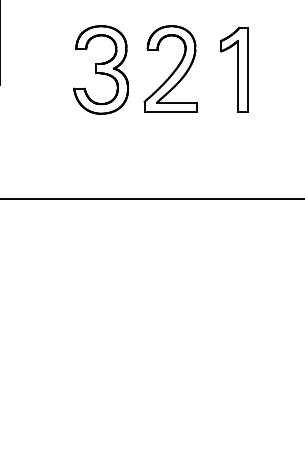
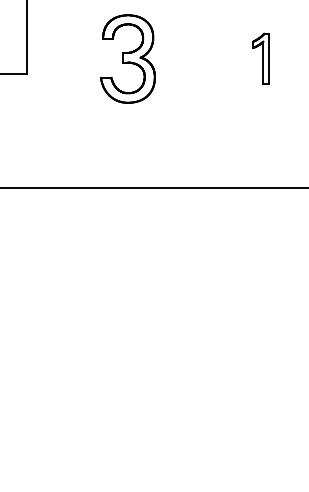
part: (170, 68) -> (197, 57), removed
part: (234, 69) -> (261, 58), size x0.6

